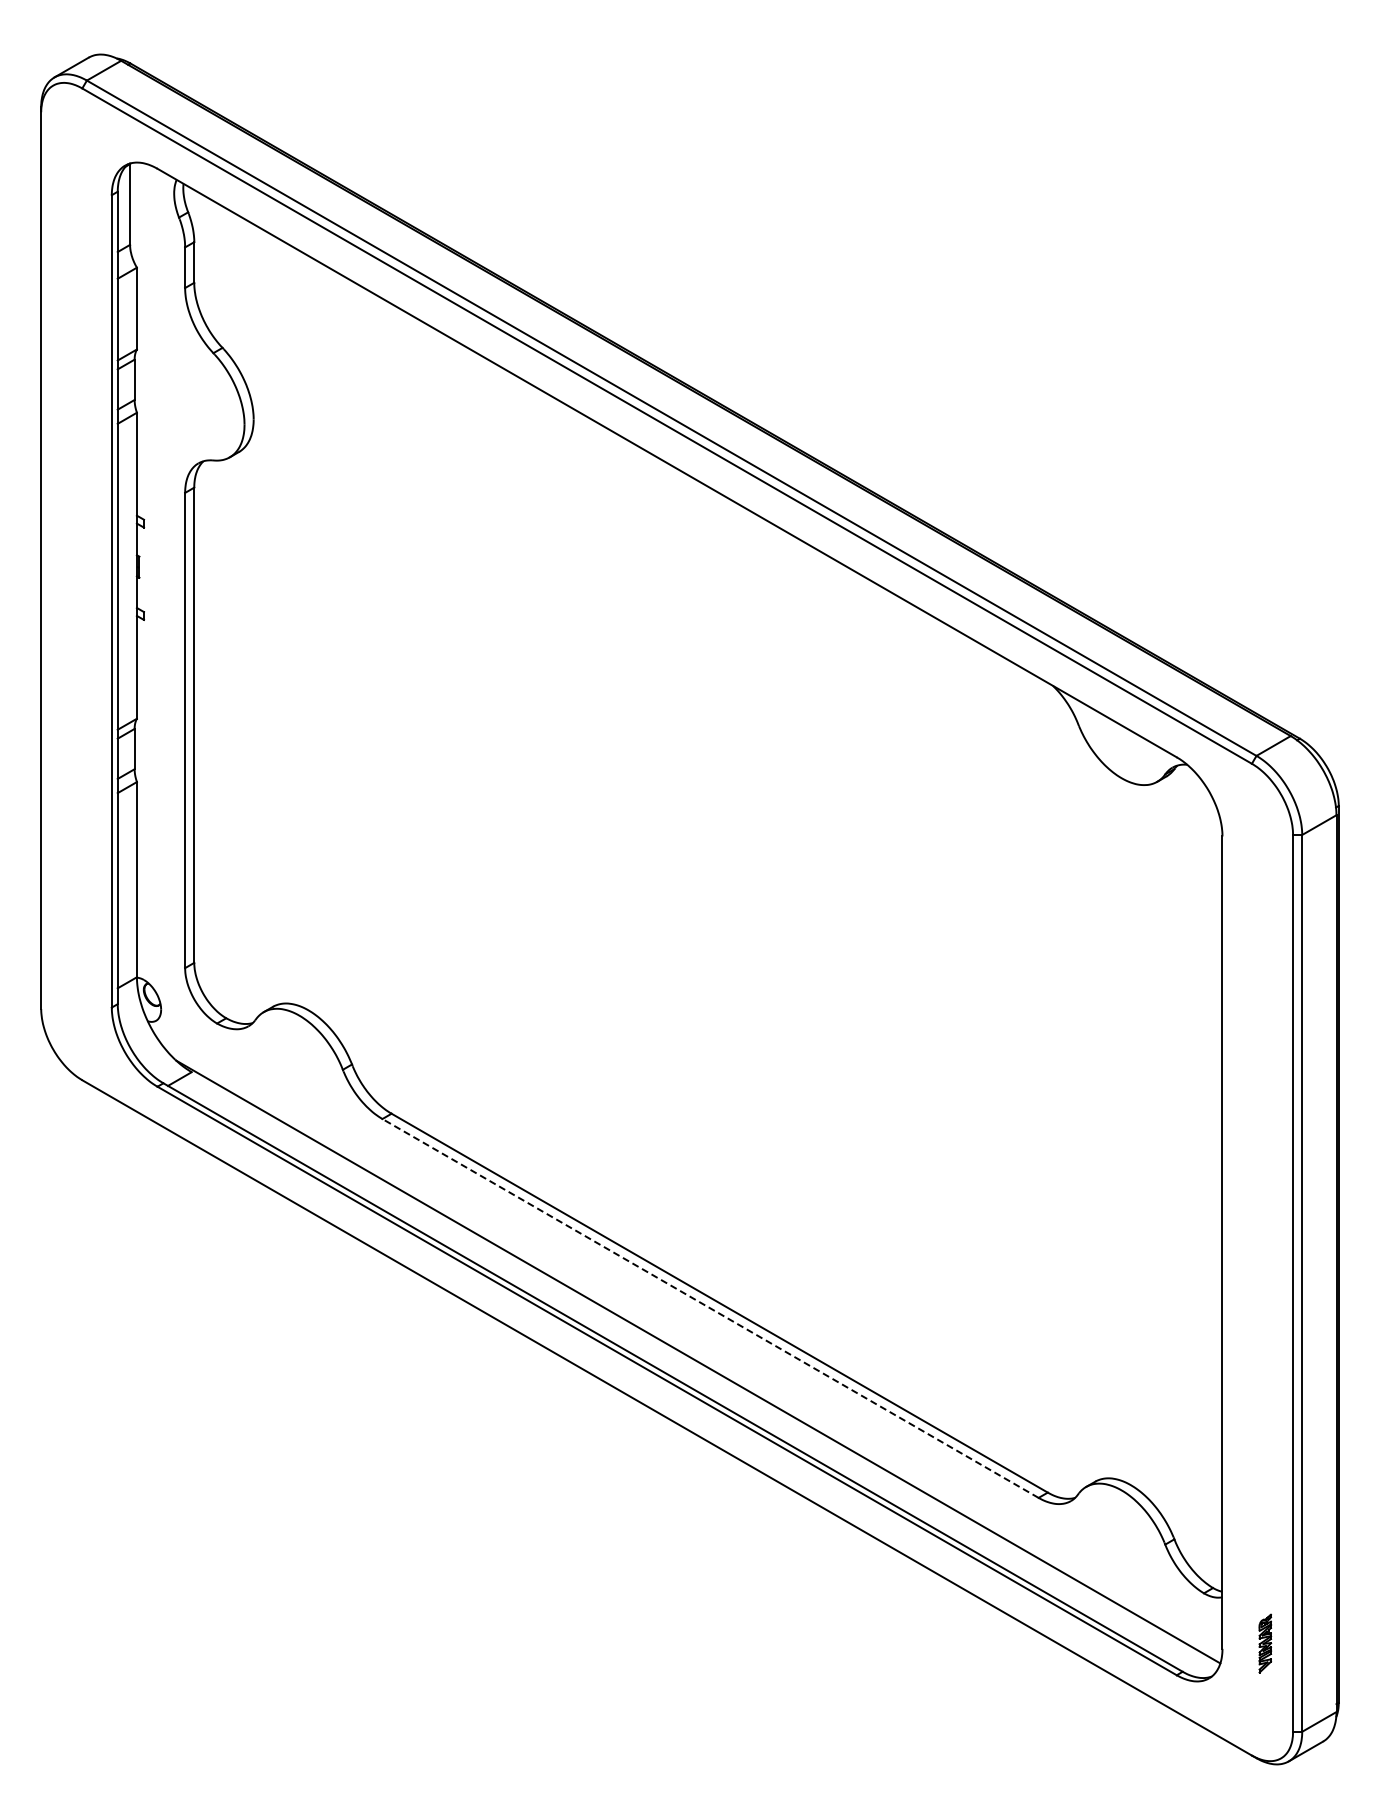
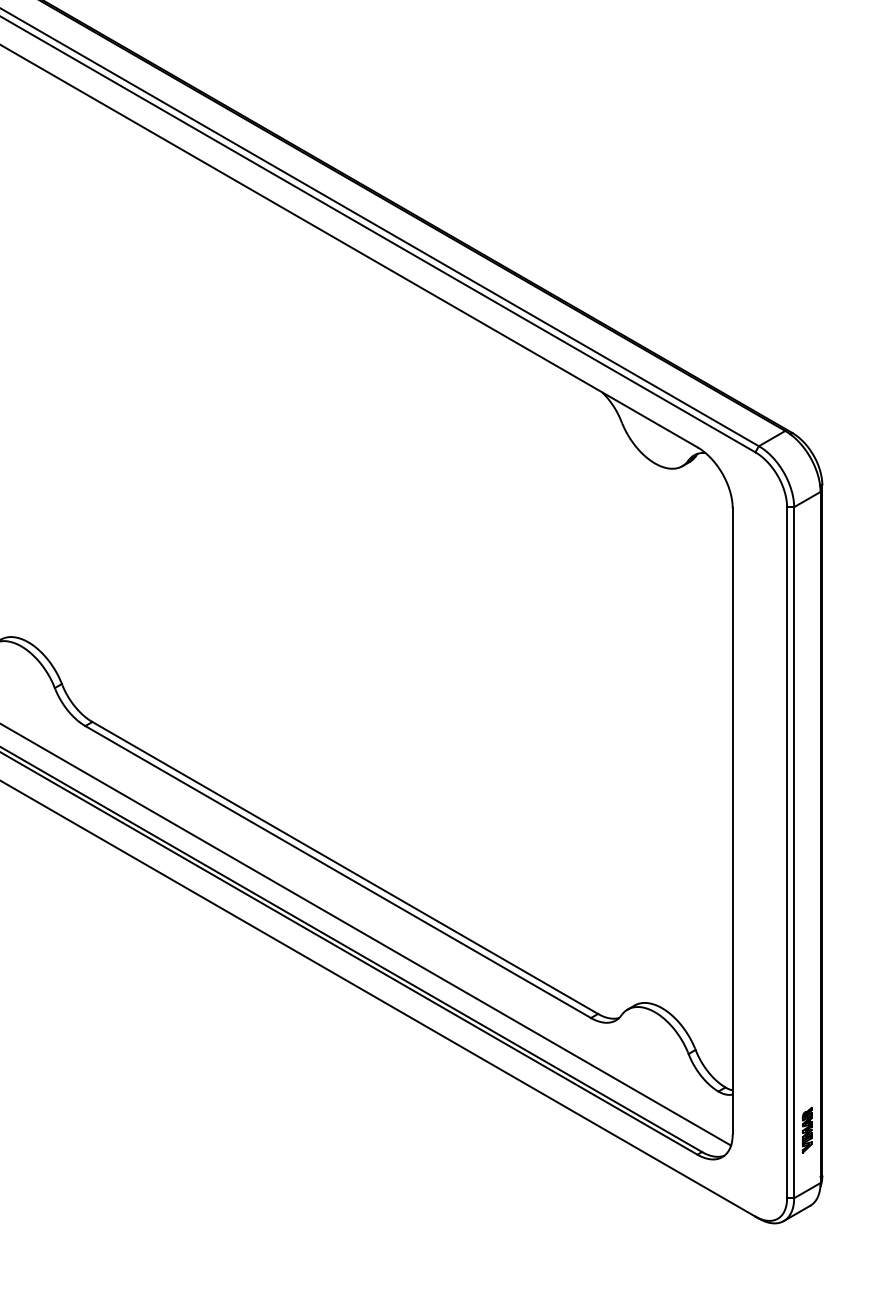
line: (710, 1308) -> (338, 872), dashed -> solid
part: (1265, 1643) -> (807, 1130), moved

